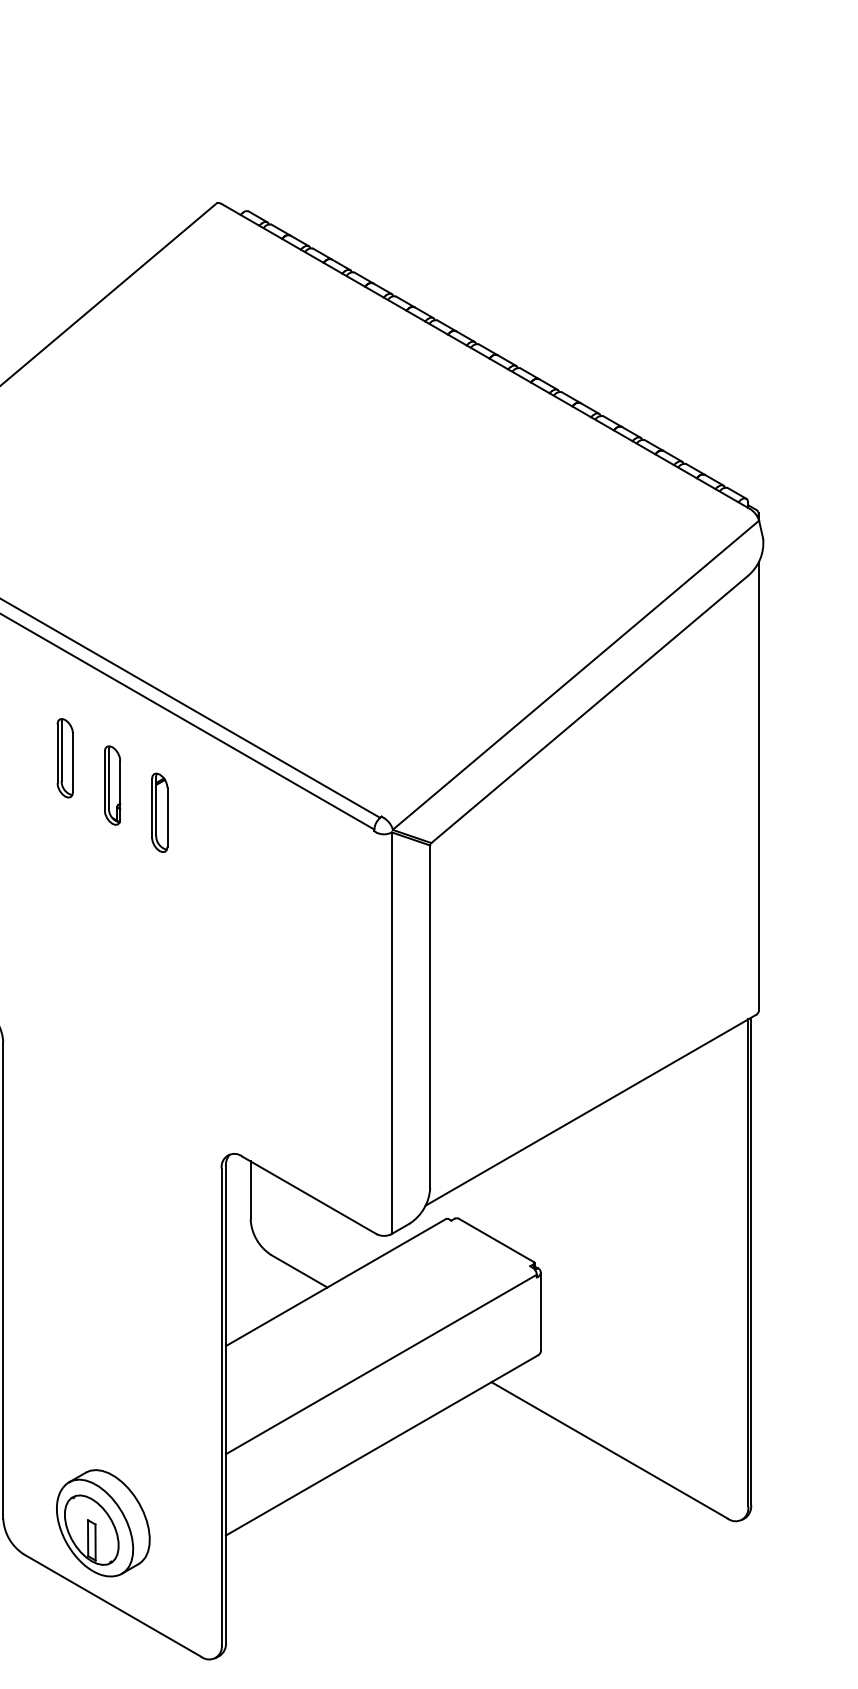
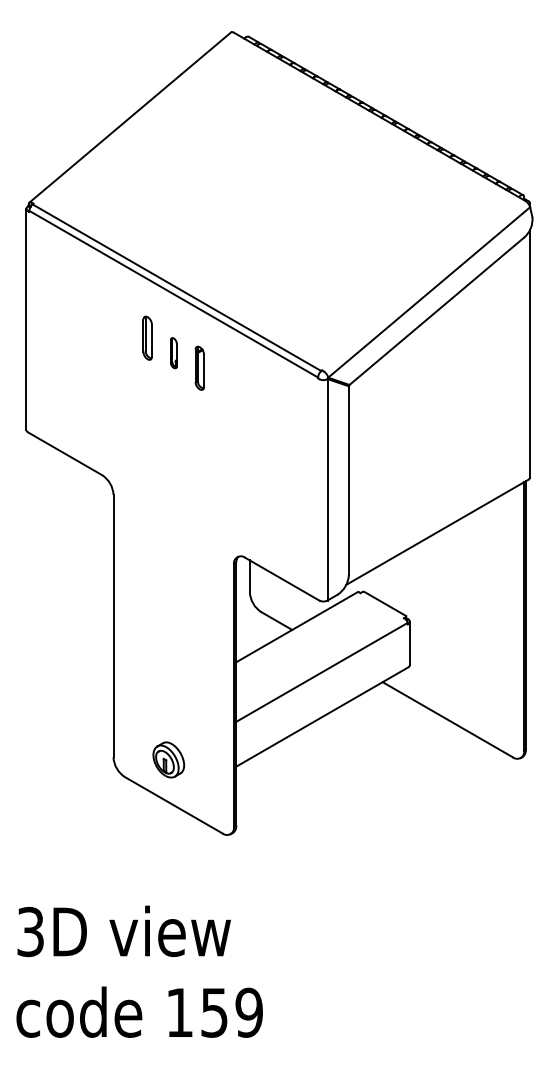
part: (112, 784) -> (173, 352), size x0.7
part: (102, 1522) -> (168, 759), size x0.6

